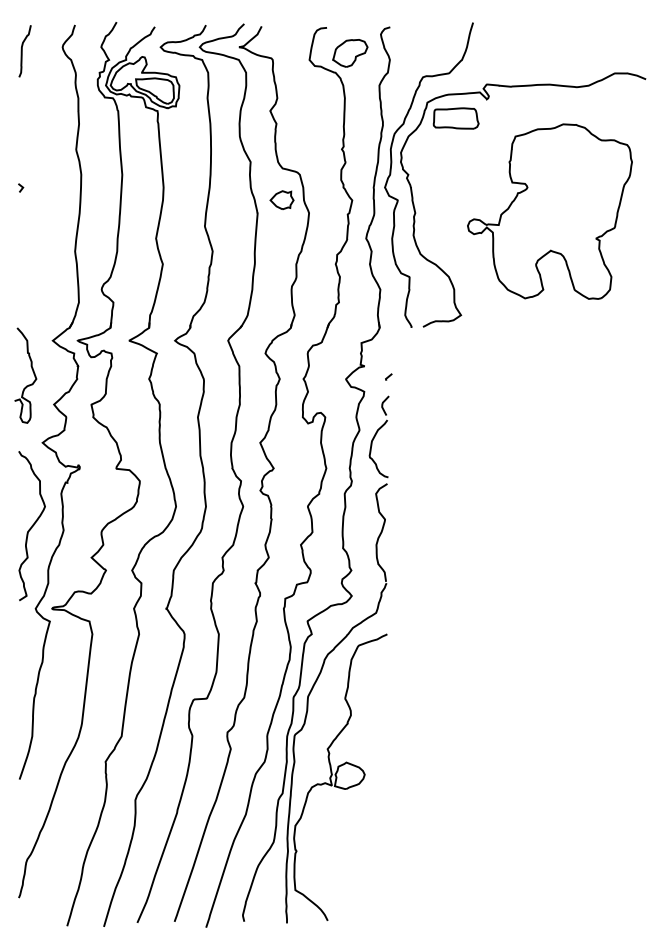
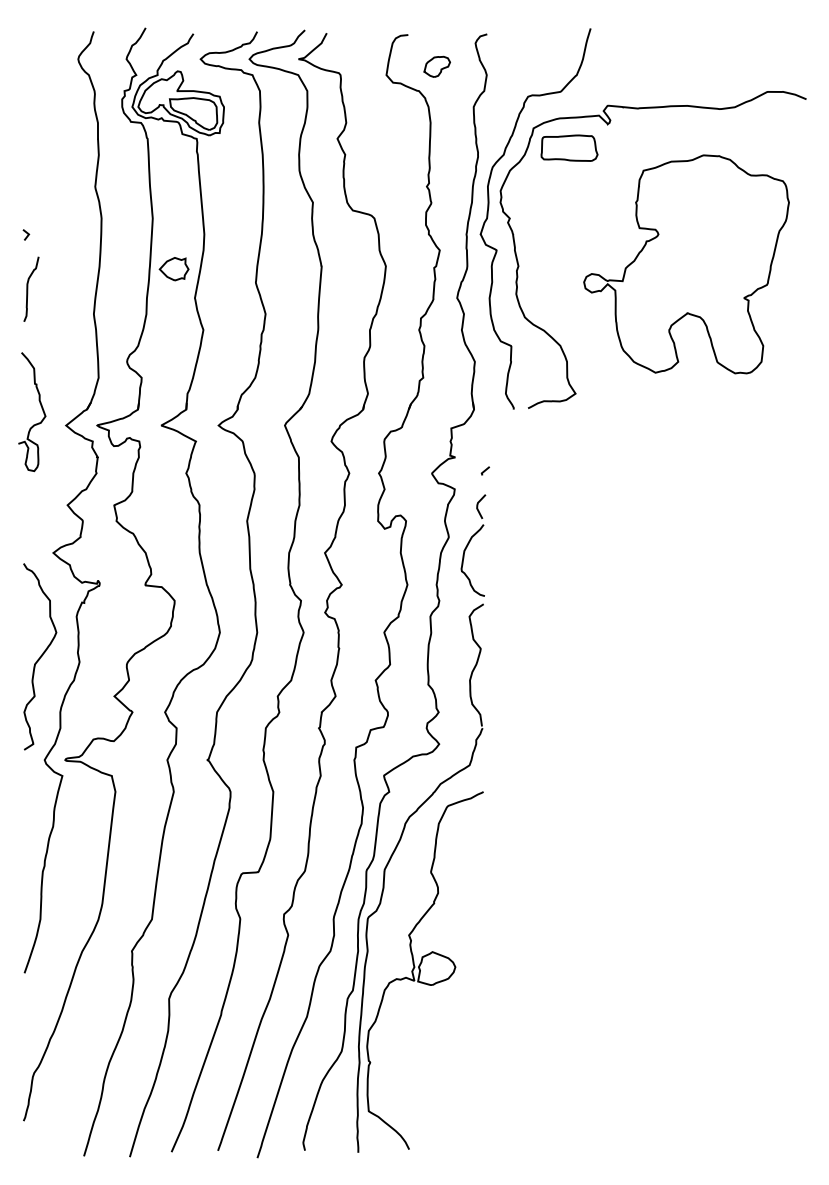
curve: (22, 50) -> (28, 288), moved
part: (349, 53) -> (436, 66), size x0.6
part: (281, 200) -> (173, 269), moved
curve: (33, 372) -> (41, 408), moved

